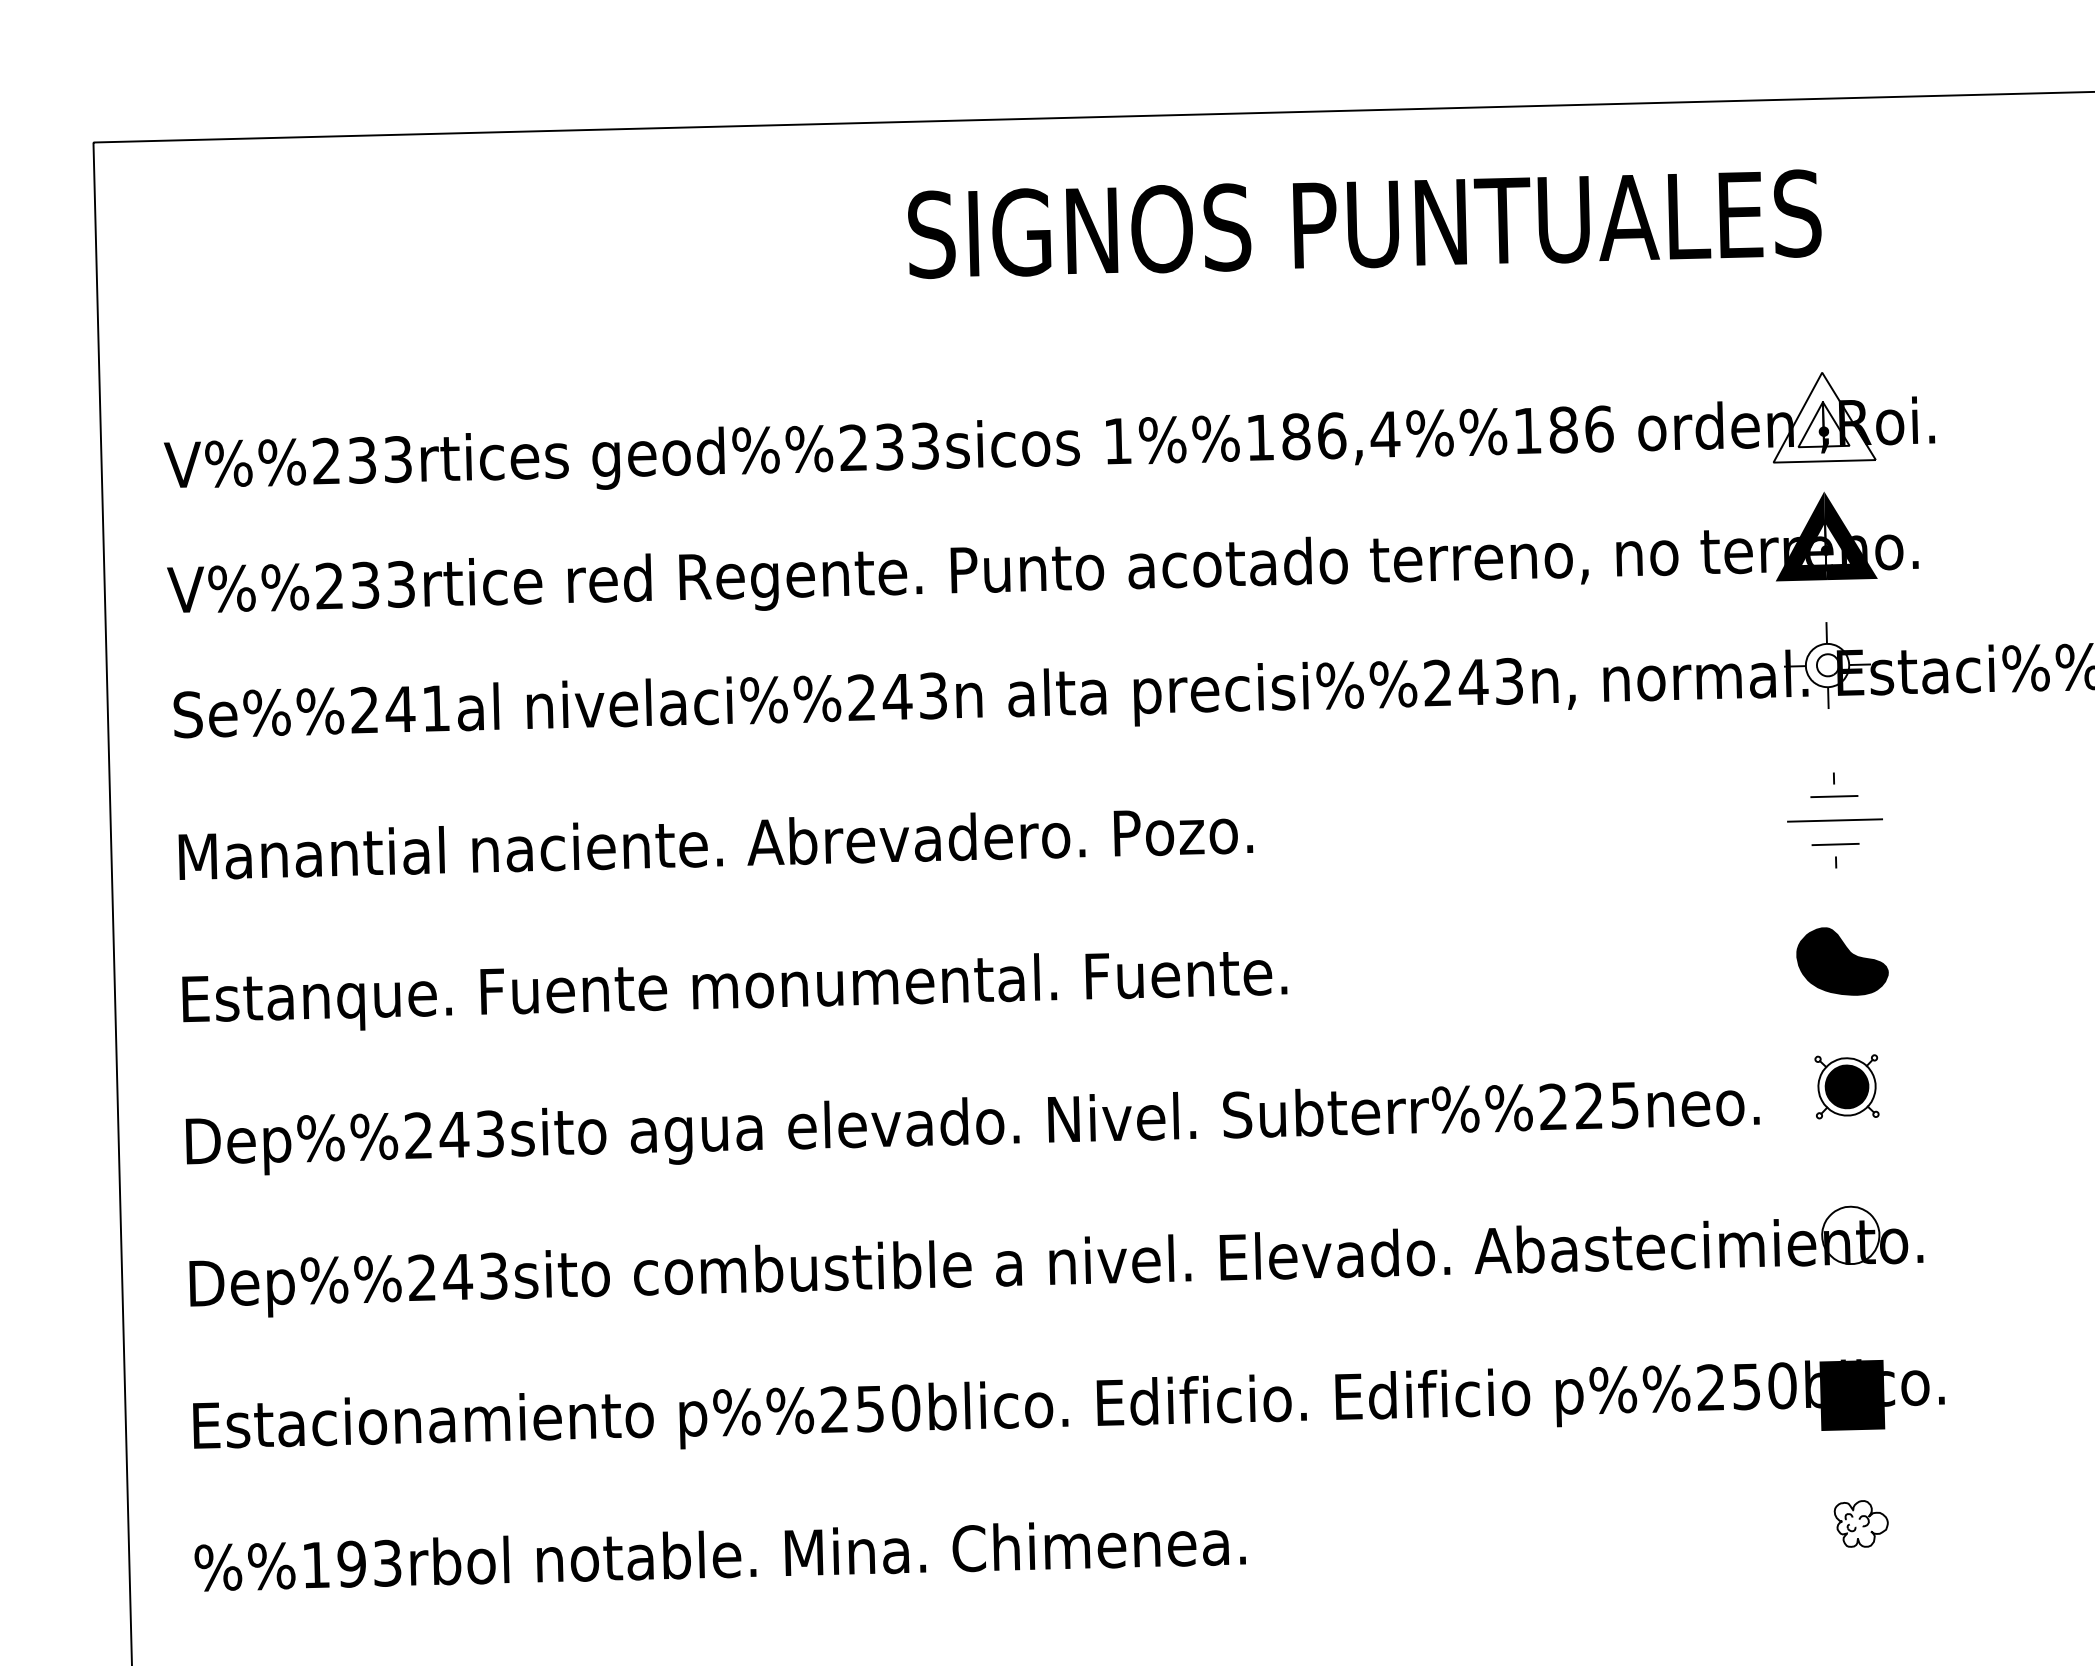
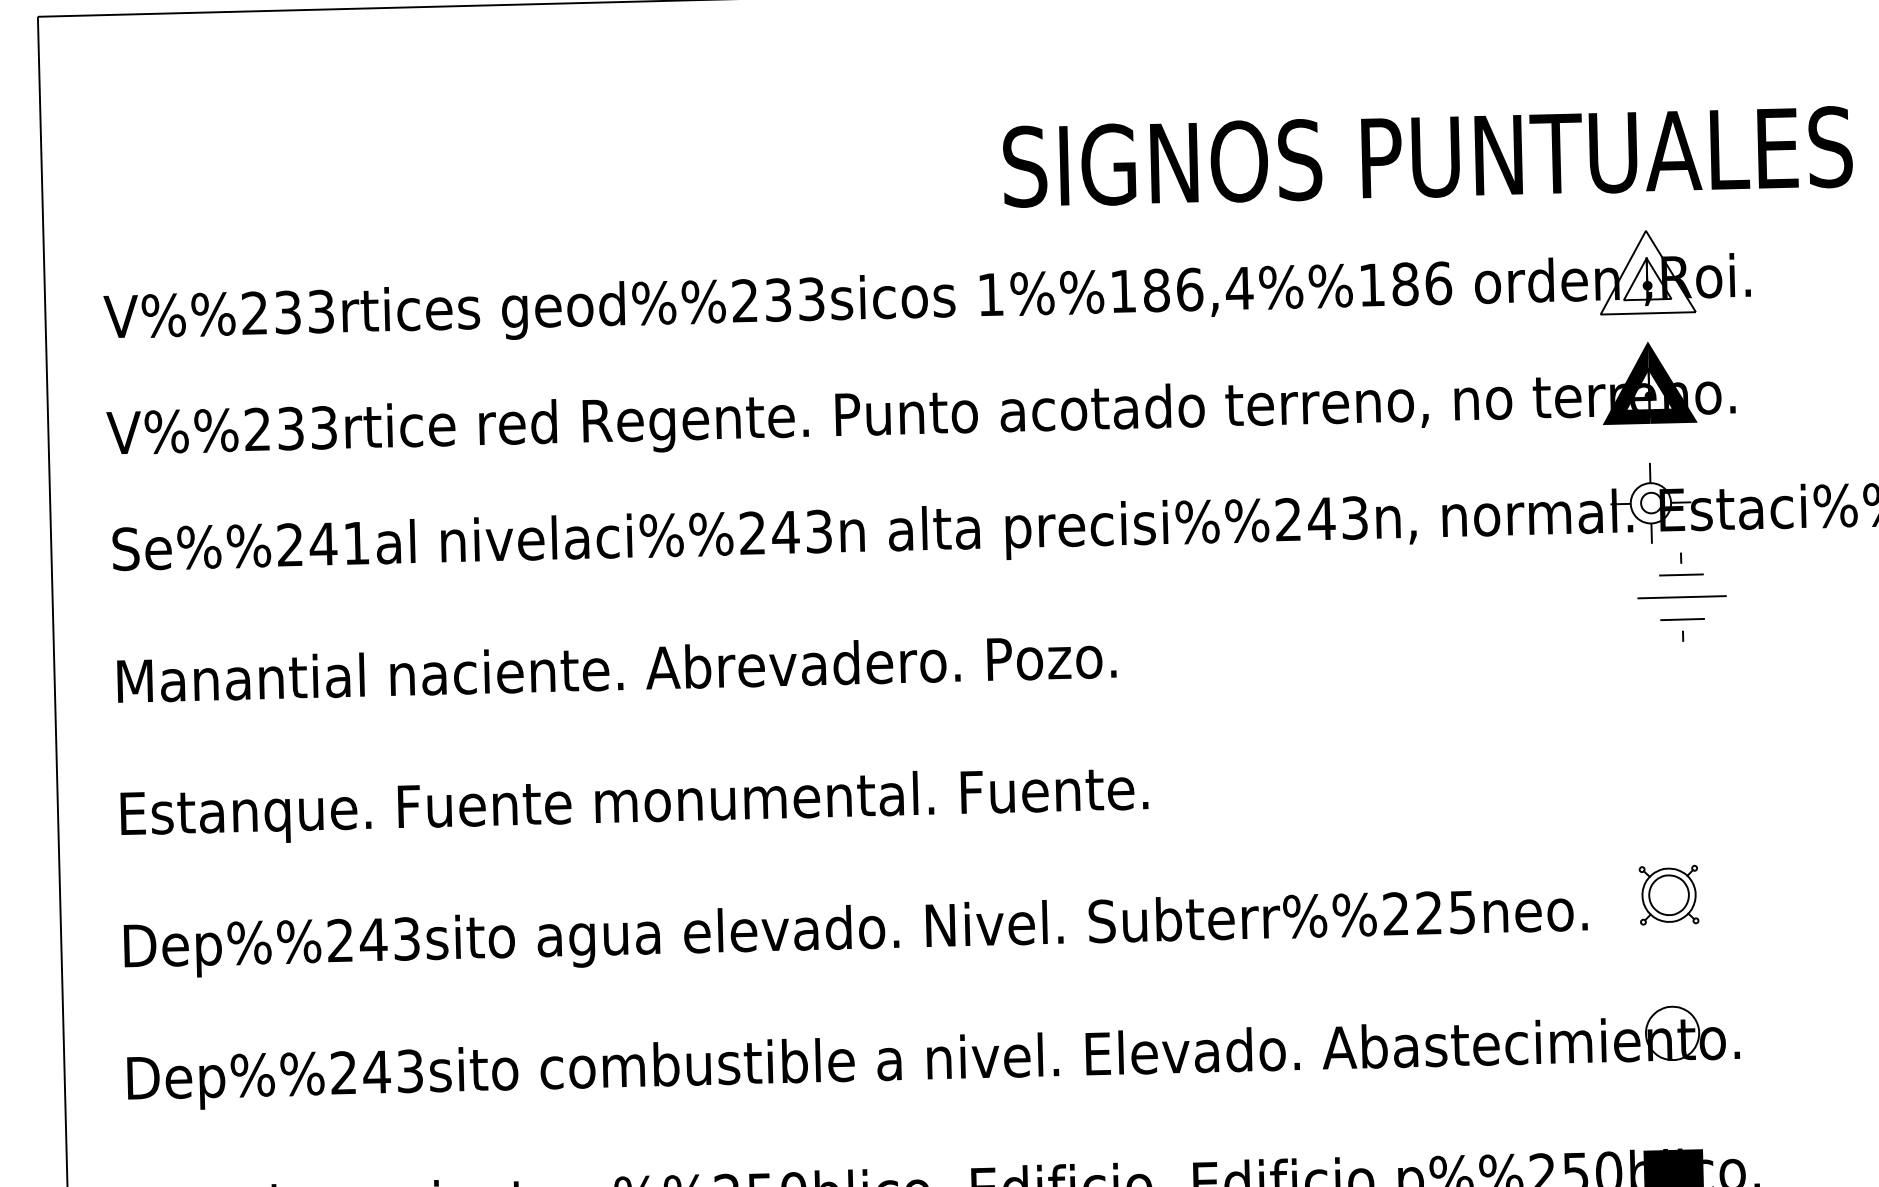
text: (1364, 223) -> (1427, 156), moved
part: (1834, 820) -> (1681, 597), moved
part: (1842, 961) -> (1664, 778), removed
fill: (1846, 1086) -> (1668, 894), removed

